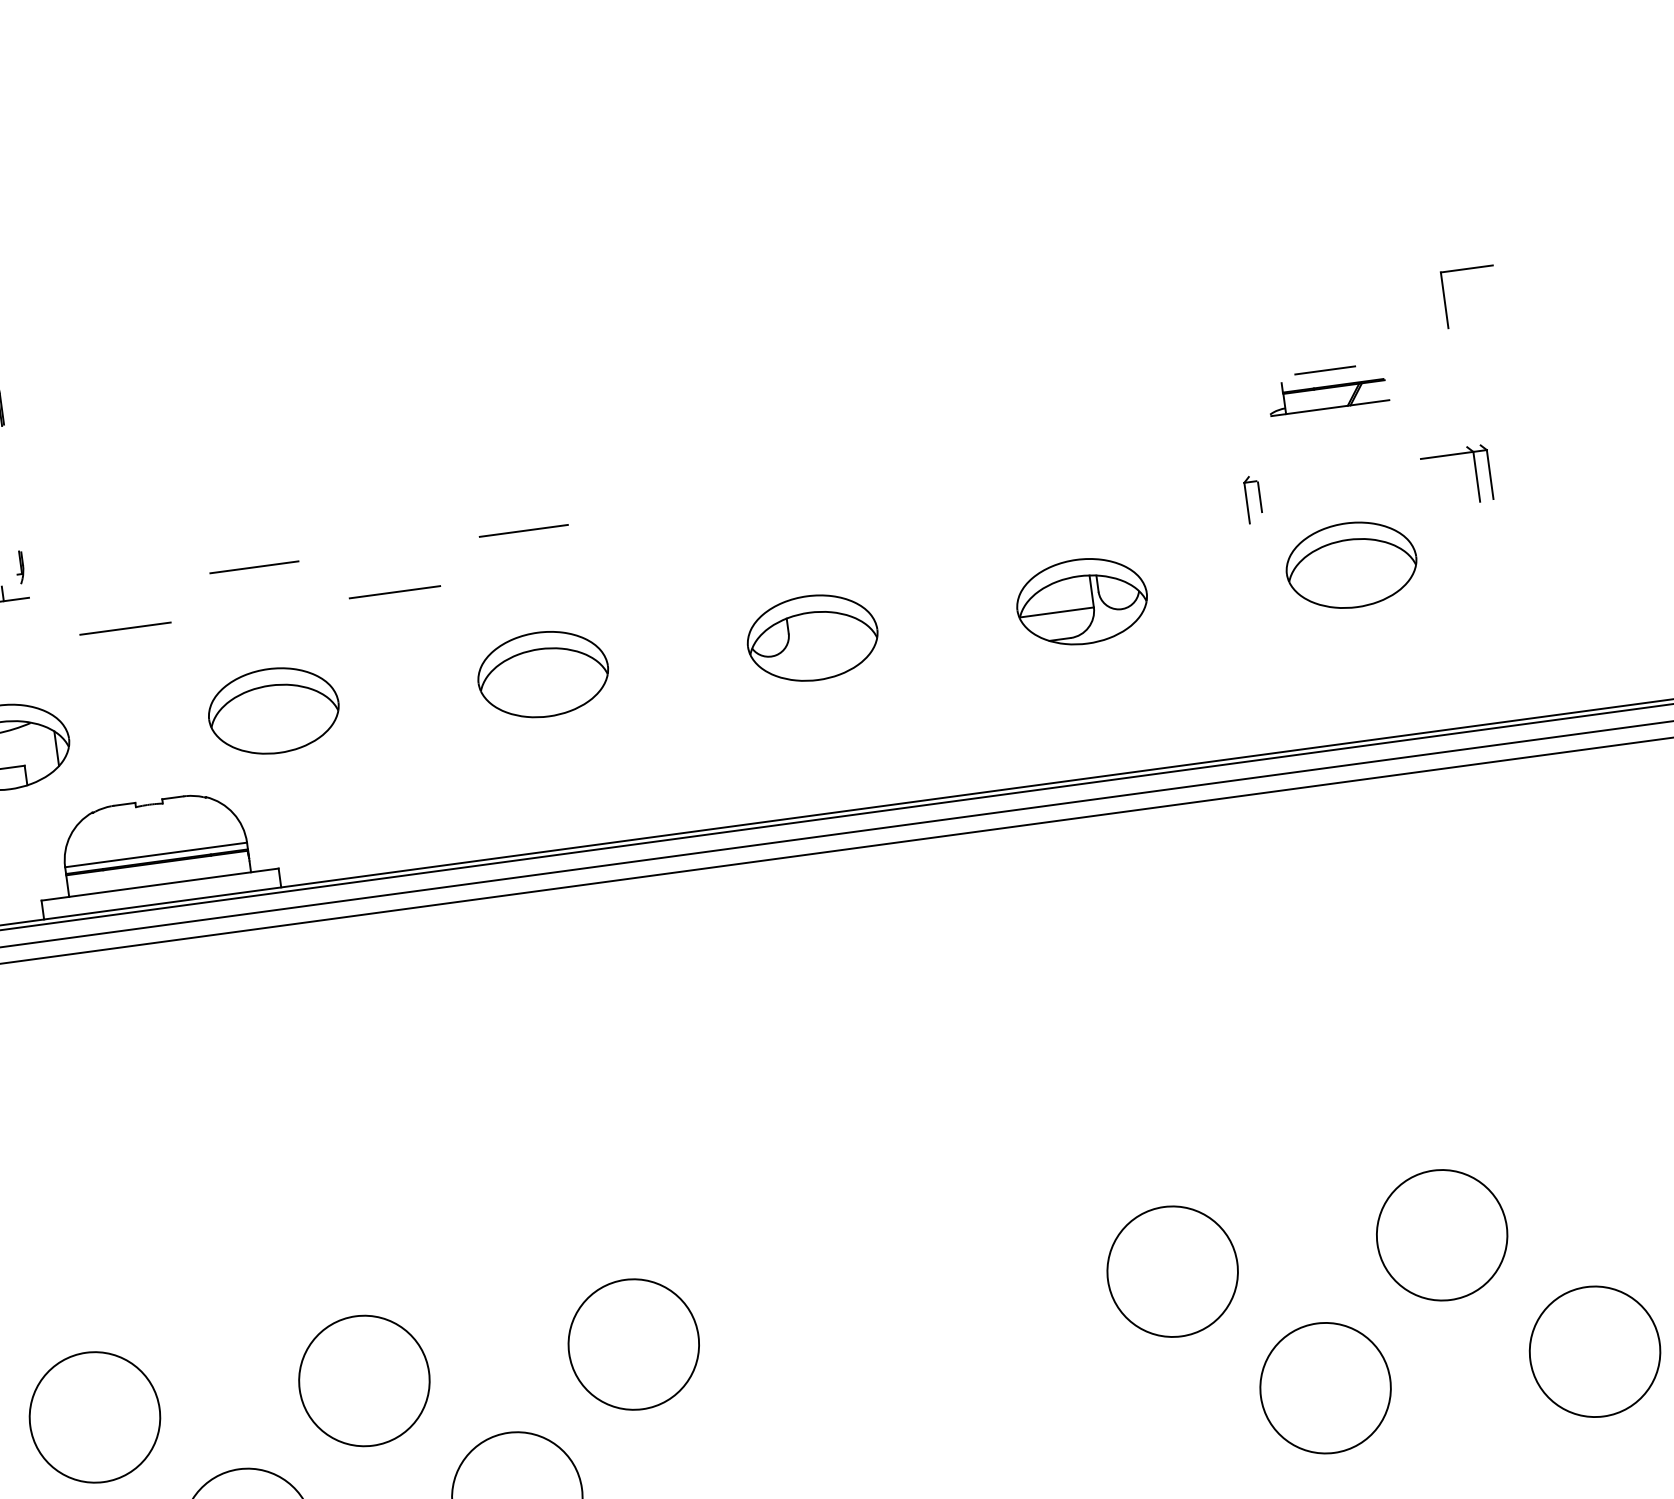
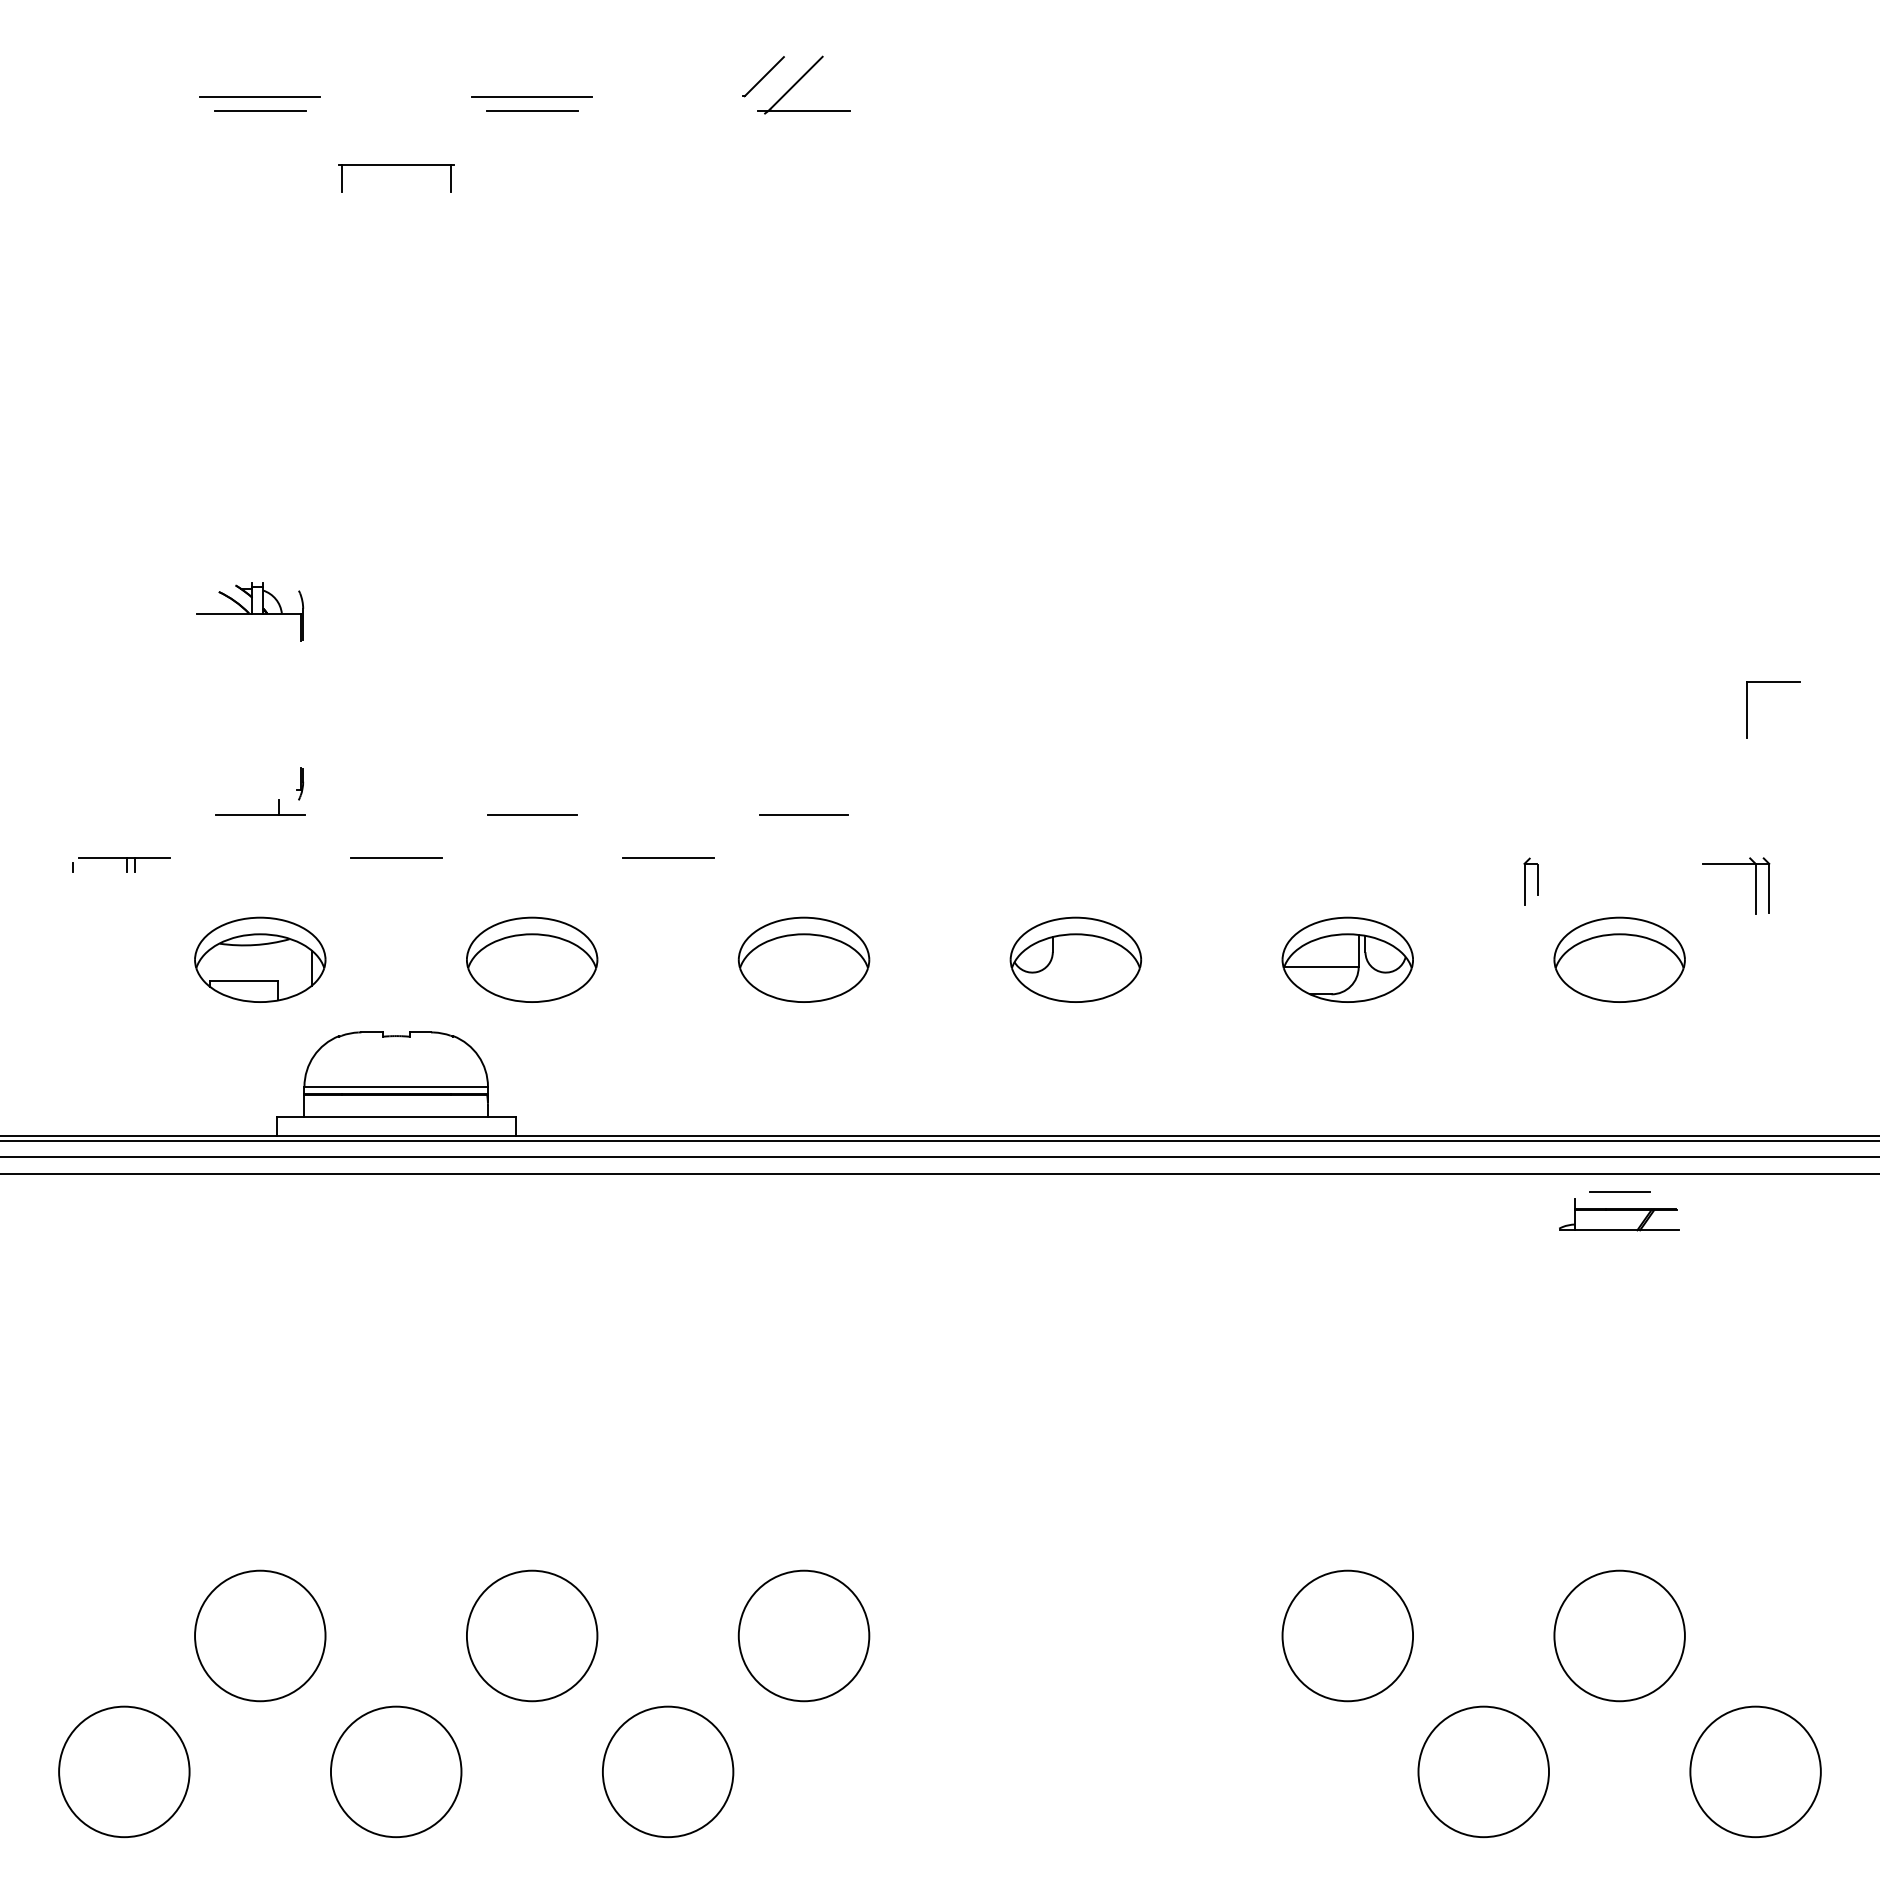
part: (1327, 389) -> (1619, 1211), moved

